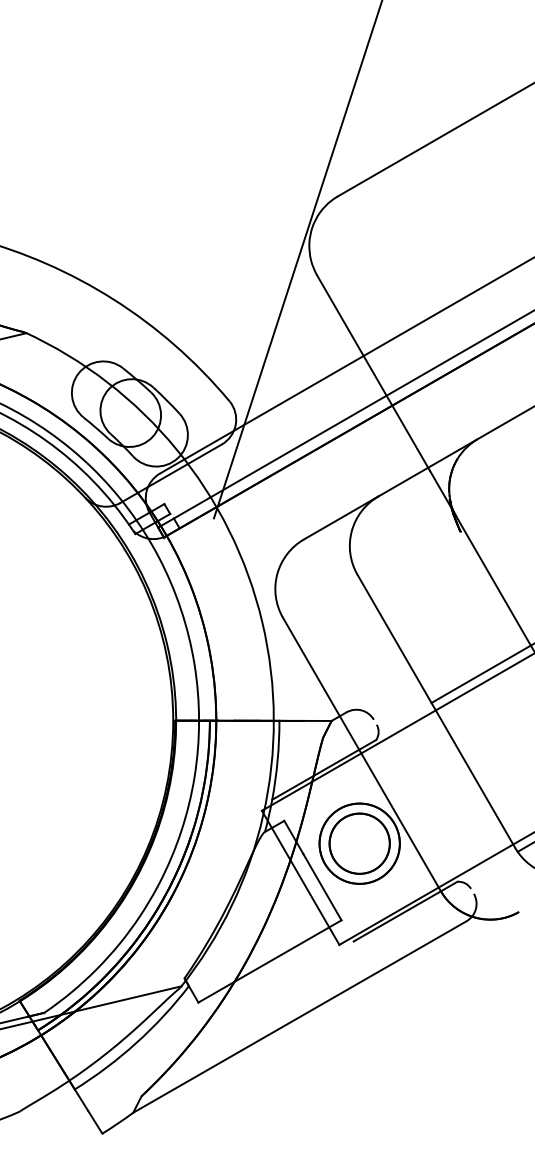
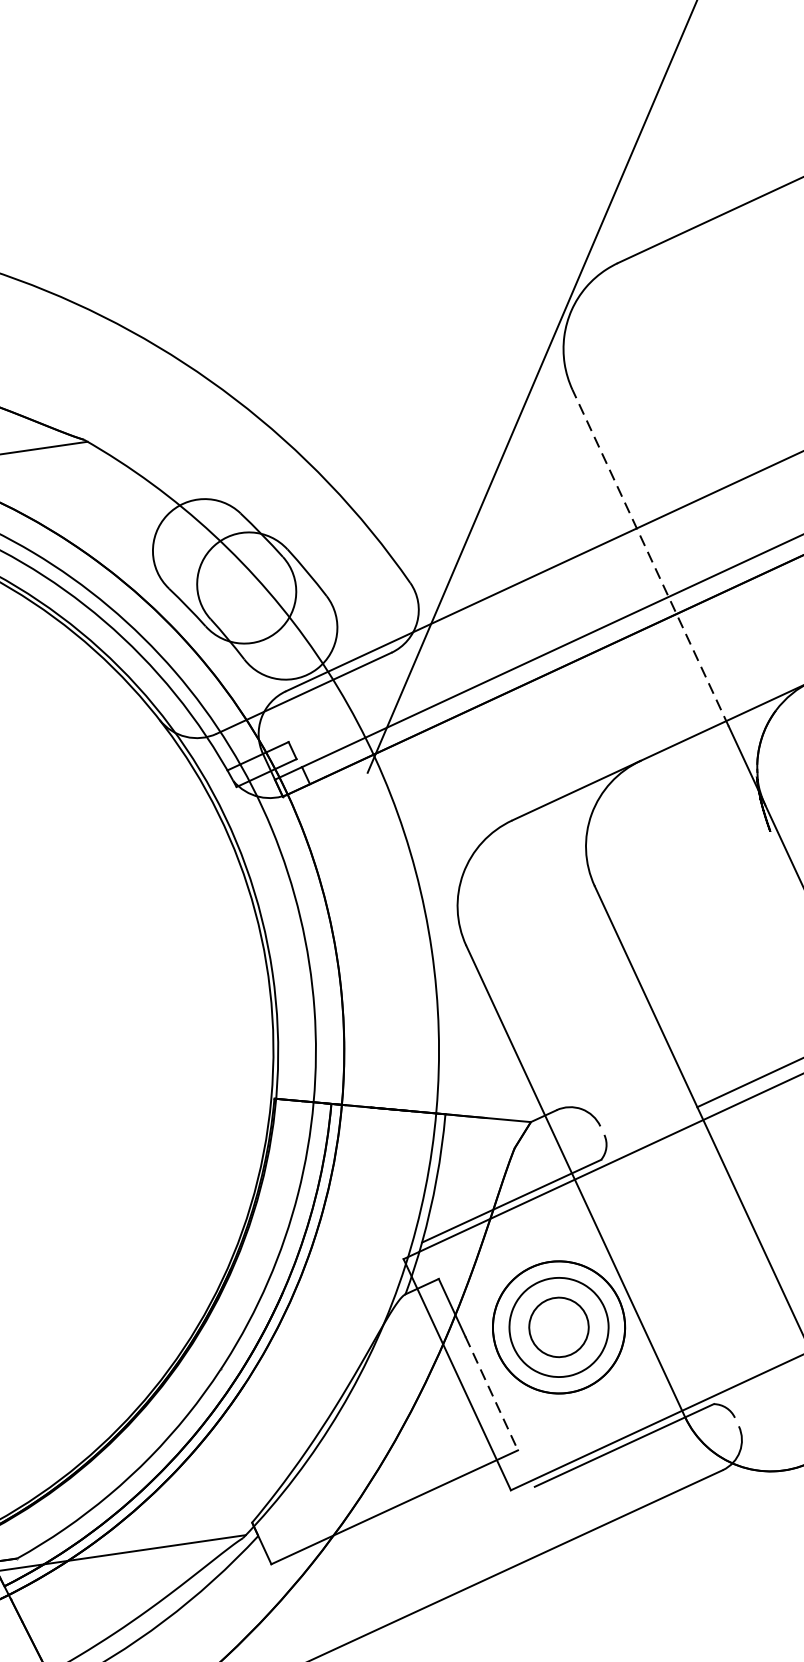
line: (373, 373) -> (650, 558), solid -> dashed
circle: (359, 843) -> (558, 1327), size x0.6
line: (322, 887) -> (491, 1393), solid -> dashed

